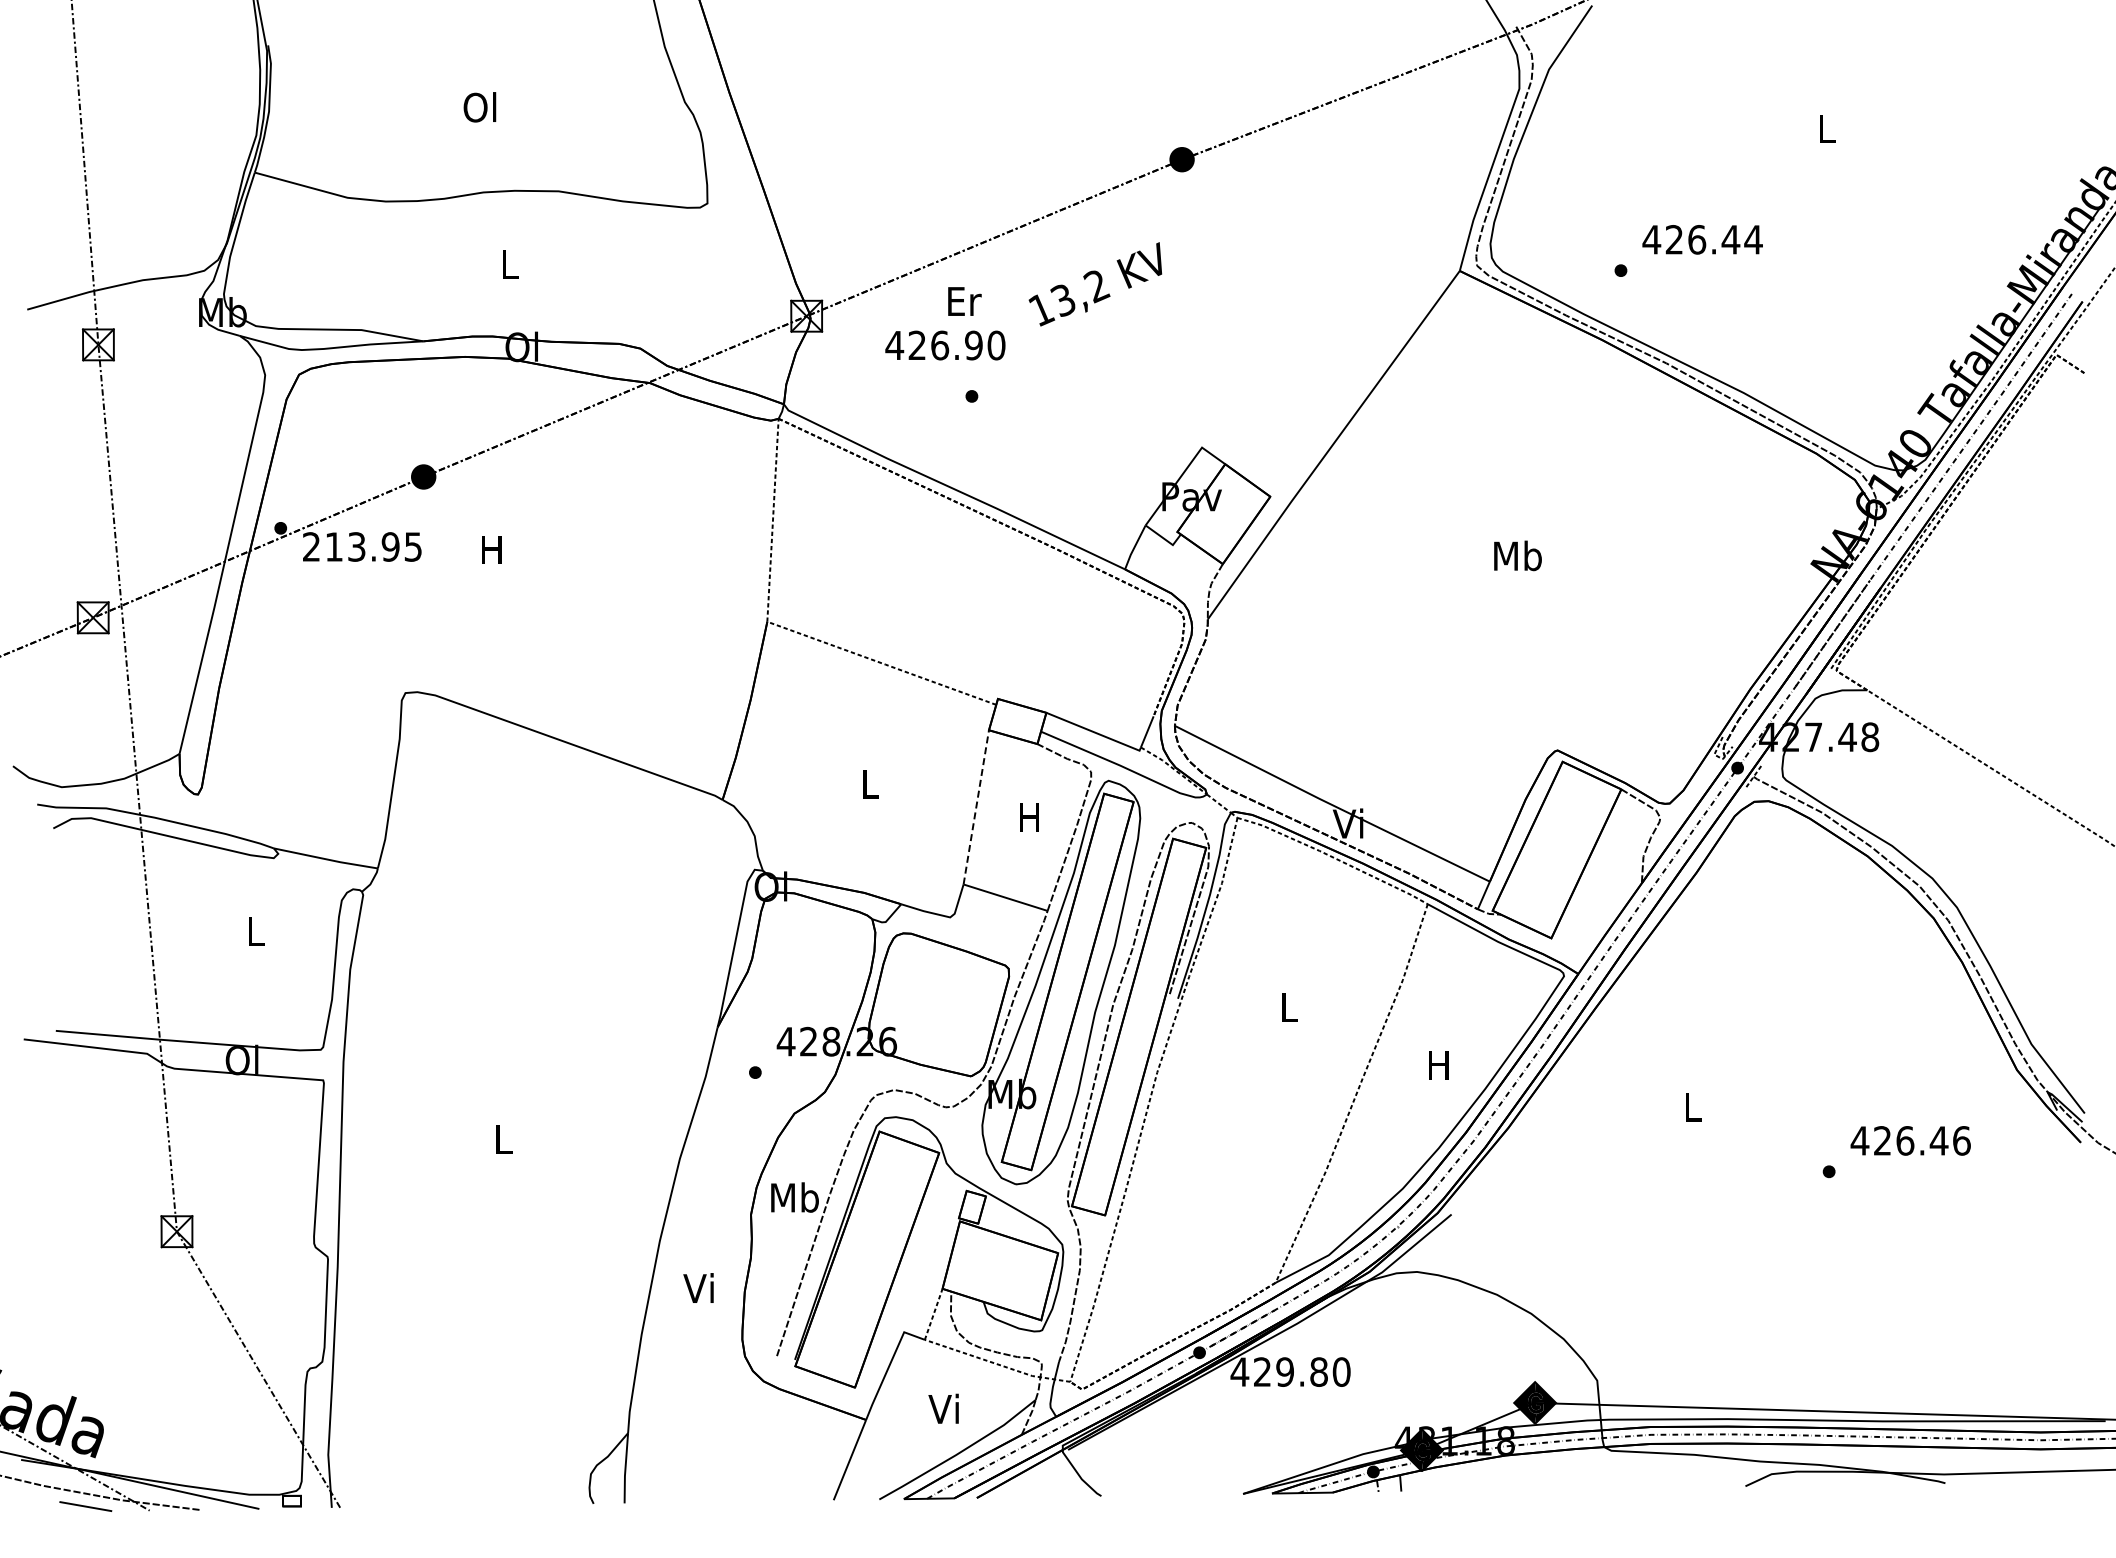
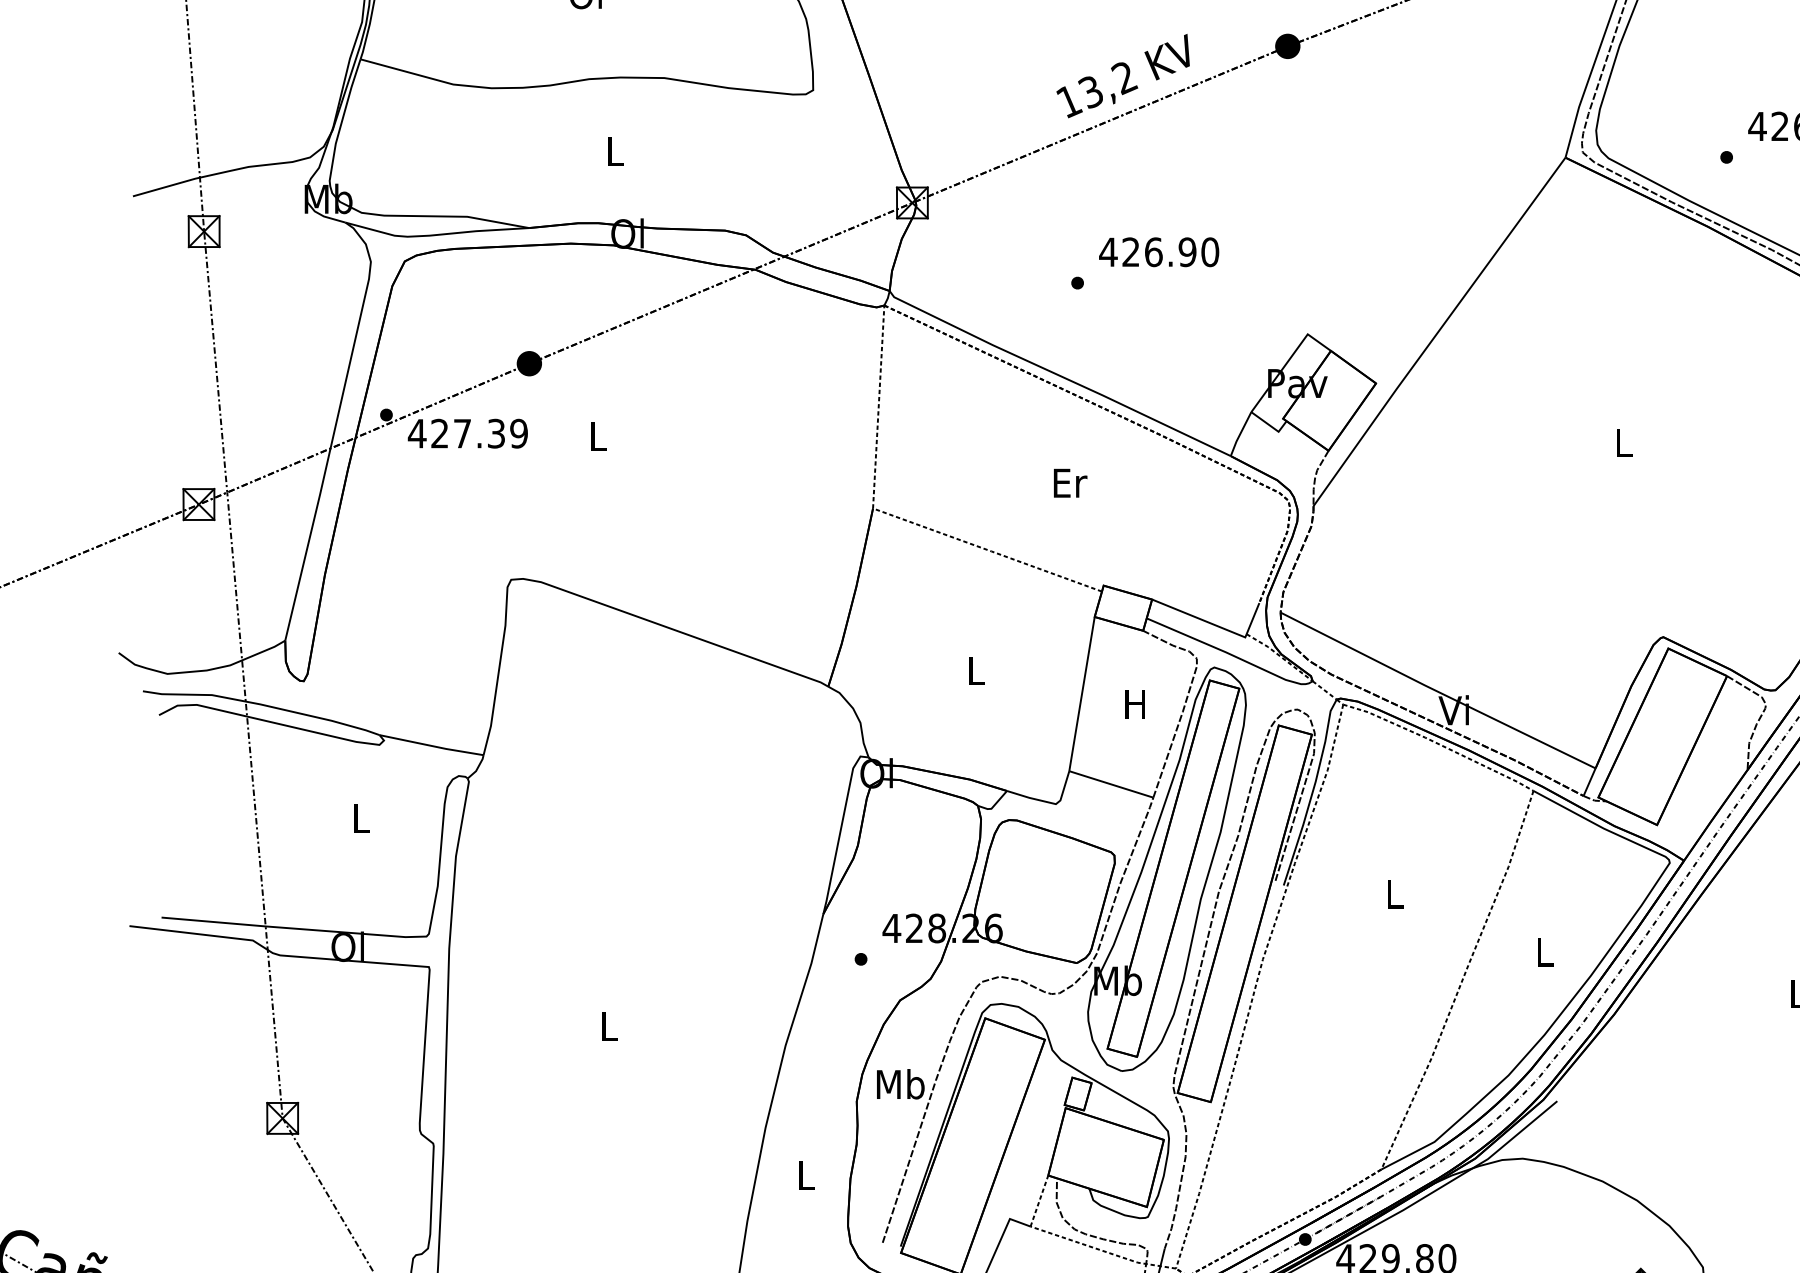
text: (1095, 284) -> (1123, 76), moved
text: (964, 301) -> (1070, 483), moved
text: (945, 345) -> (1159, 252), moved
text: (362, 546) -> (468, 433), 213.95 -> 427.39
text: (491, 549) -> (597, 436), H -> L
text: (1517, 555) -> (1623, 442), Mb -> L
line: (976, 806) -> (1082, 693), dashed -> solid
text: (1438, 1065) -> (1544, 952), H -> L
text: (698, 1287) -> (804, 1174), Vi -> L

